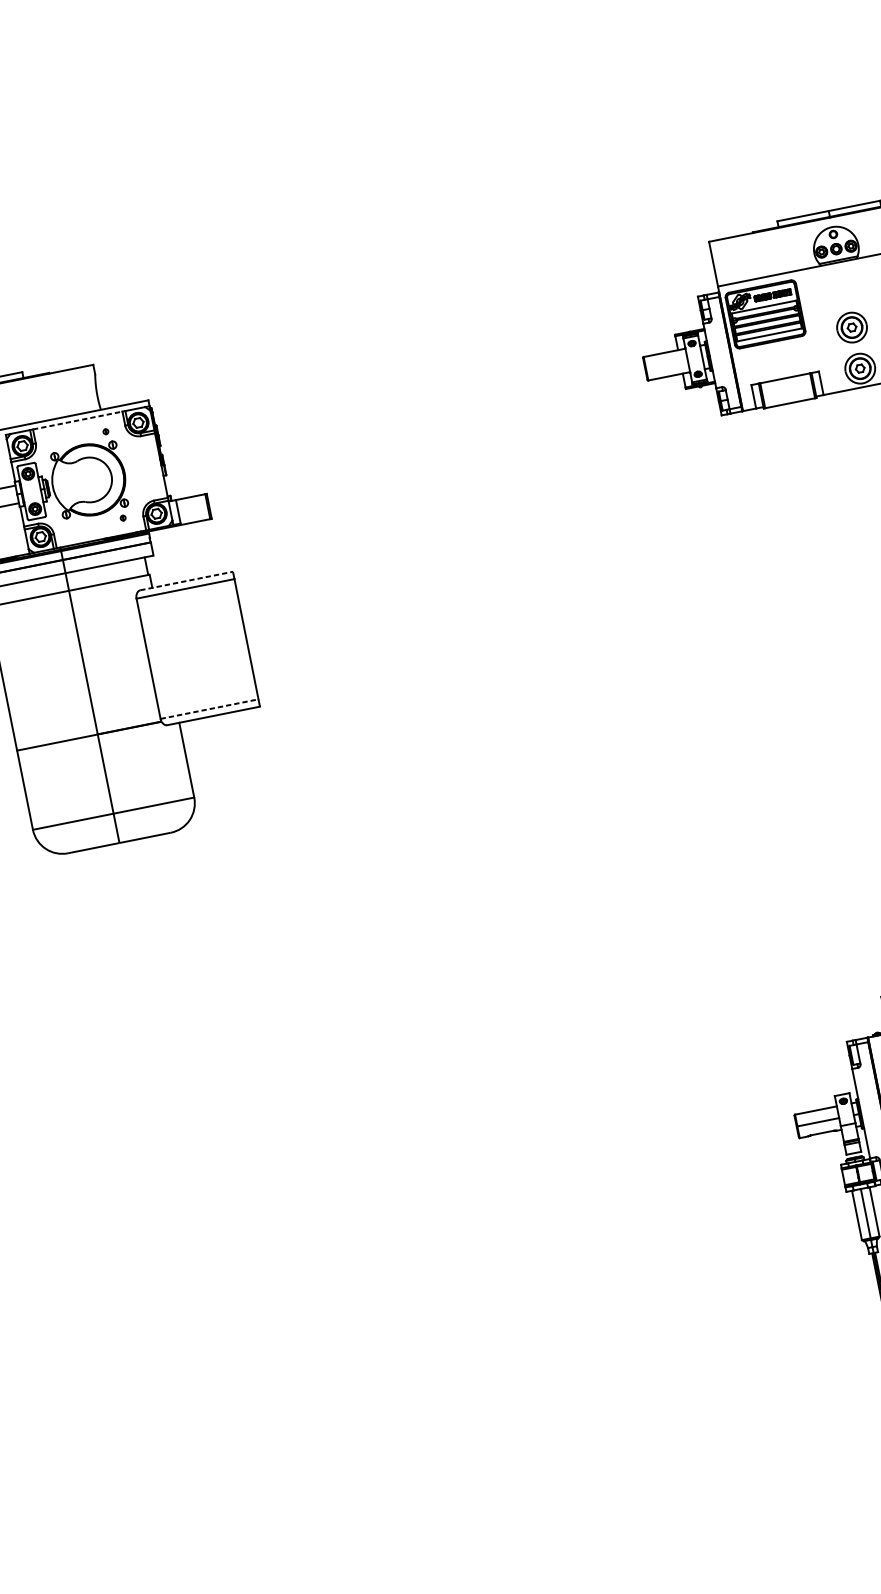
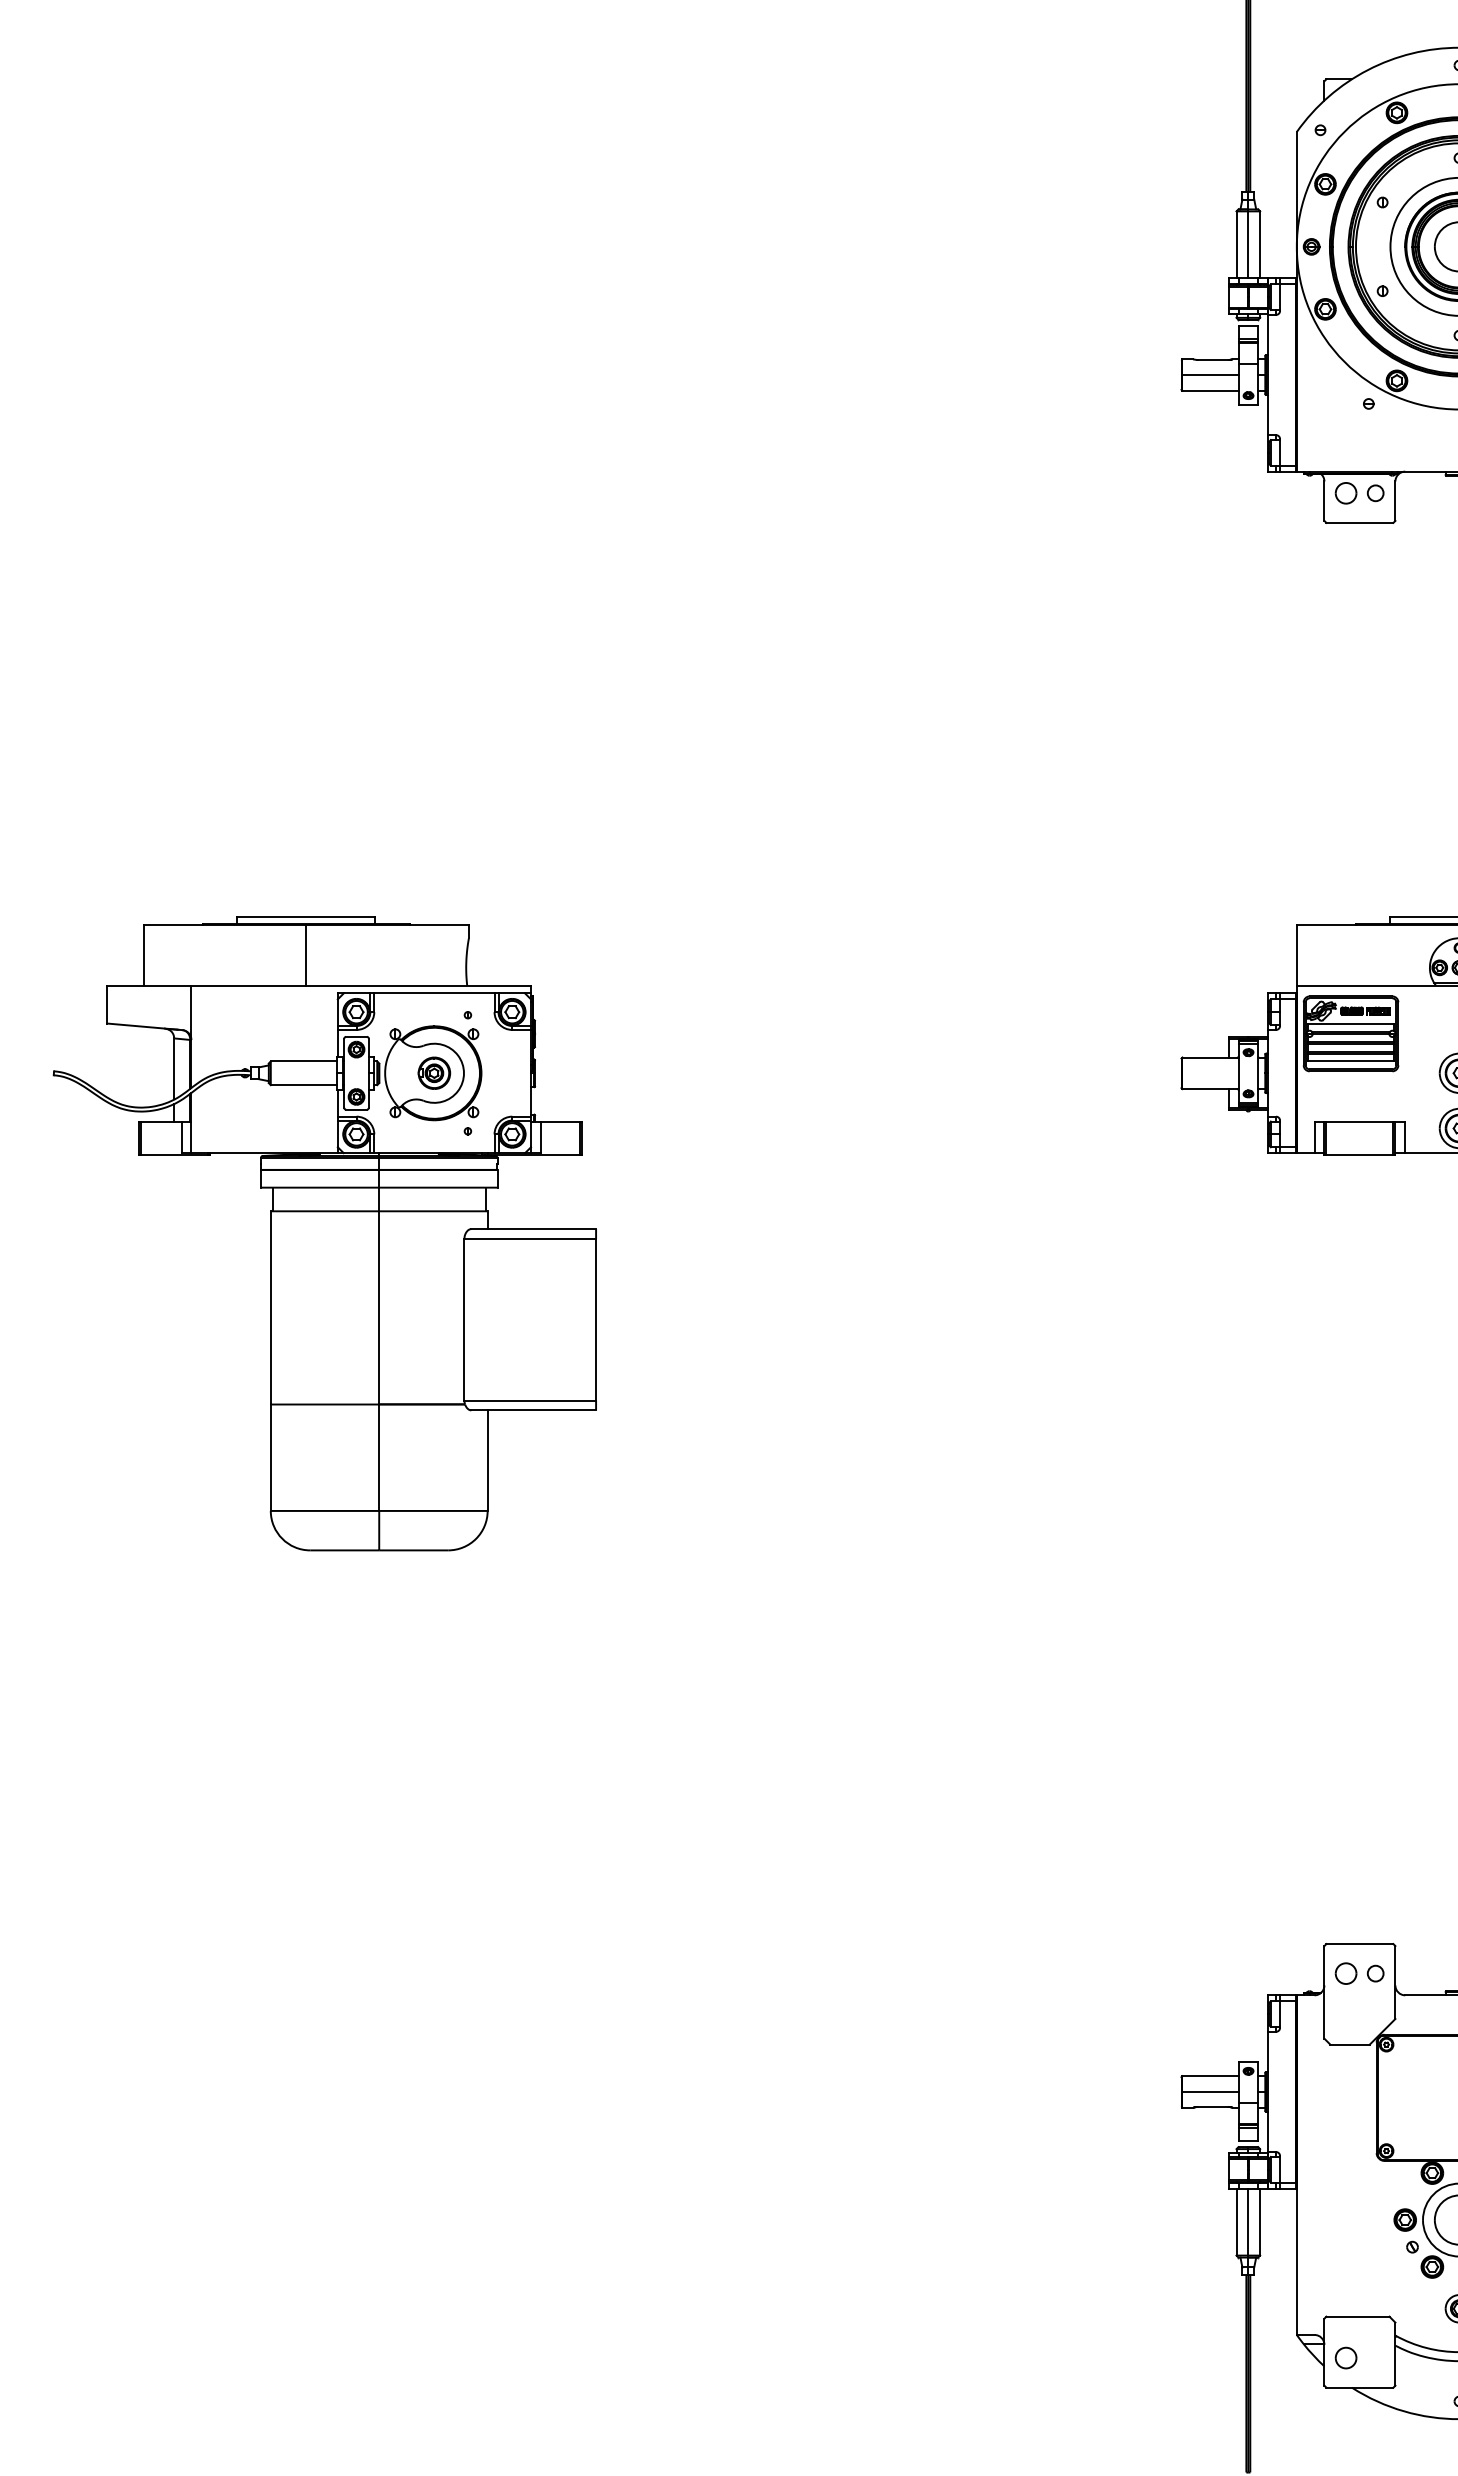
line: (77, 420) -> (434, 993), dashed -> solid
part: (89, 479) -> (434, 1072), added
line: (187, 581) -> (534, 1229), dashed -> solid
line: (209, 709) -> (530, 1400), dashed -> solid

